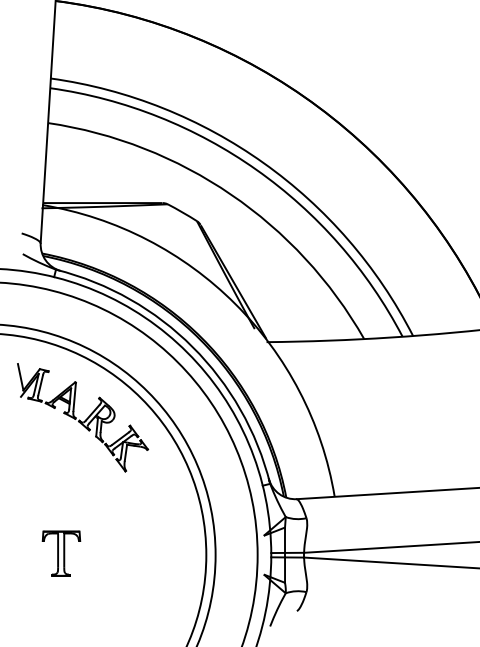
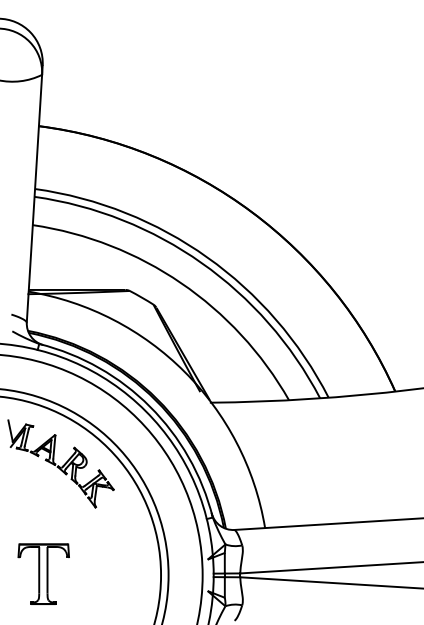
part: (61, 552) -> (43, 573), size x1.67

